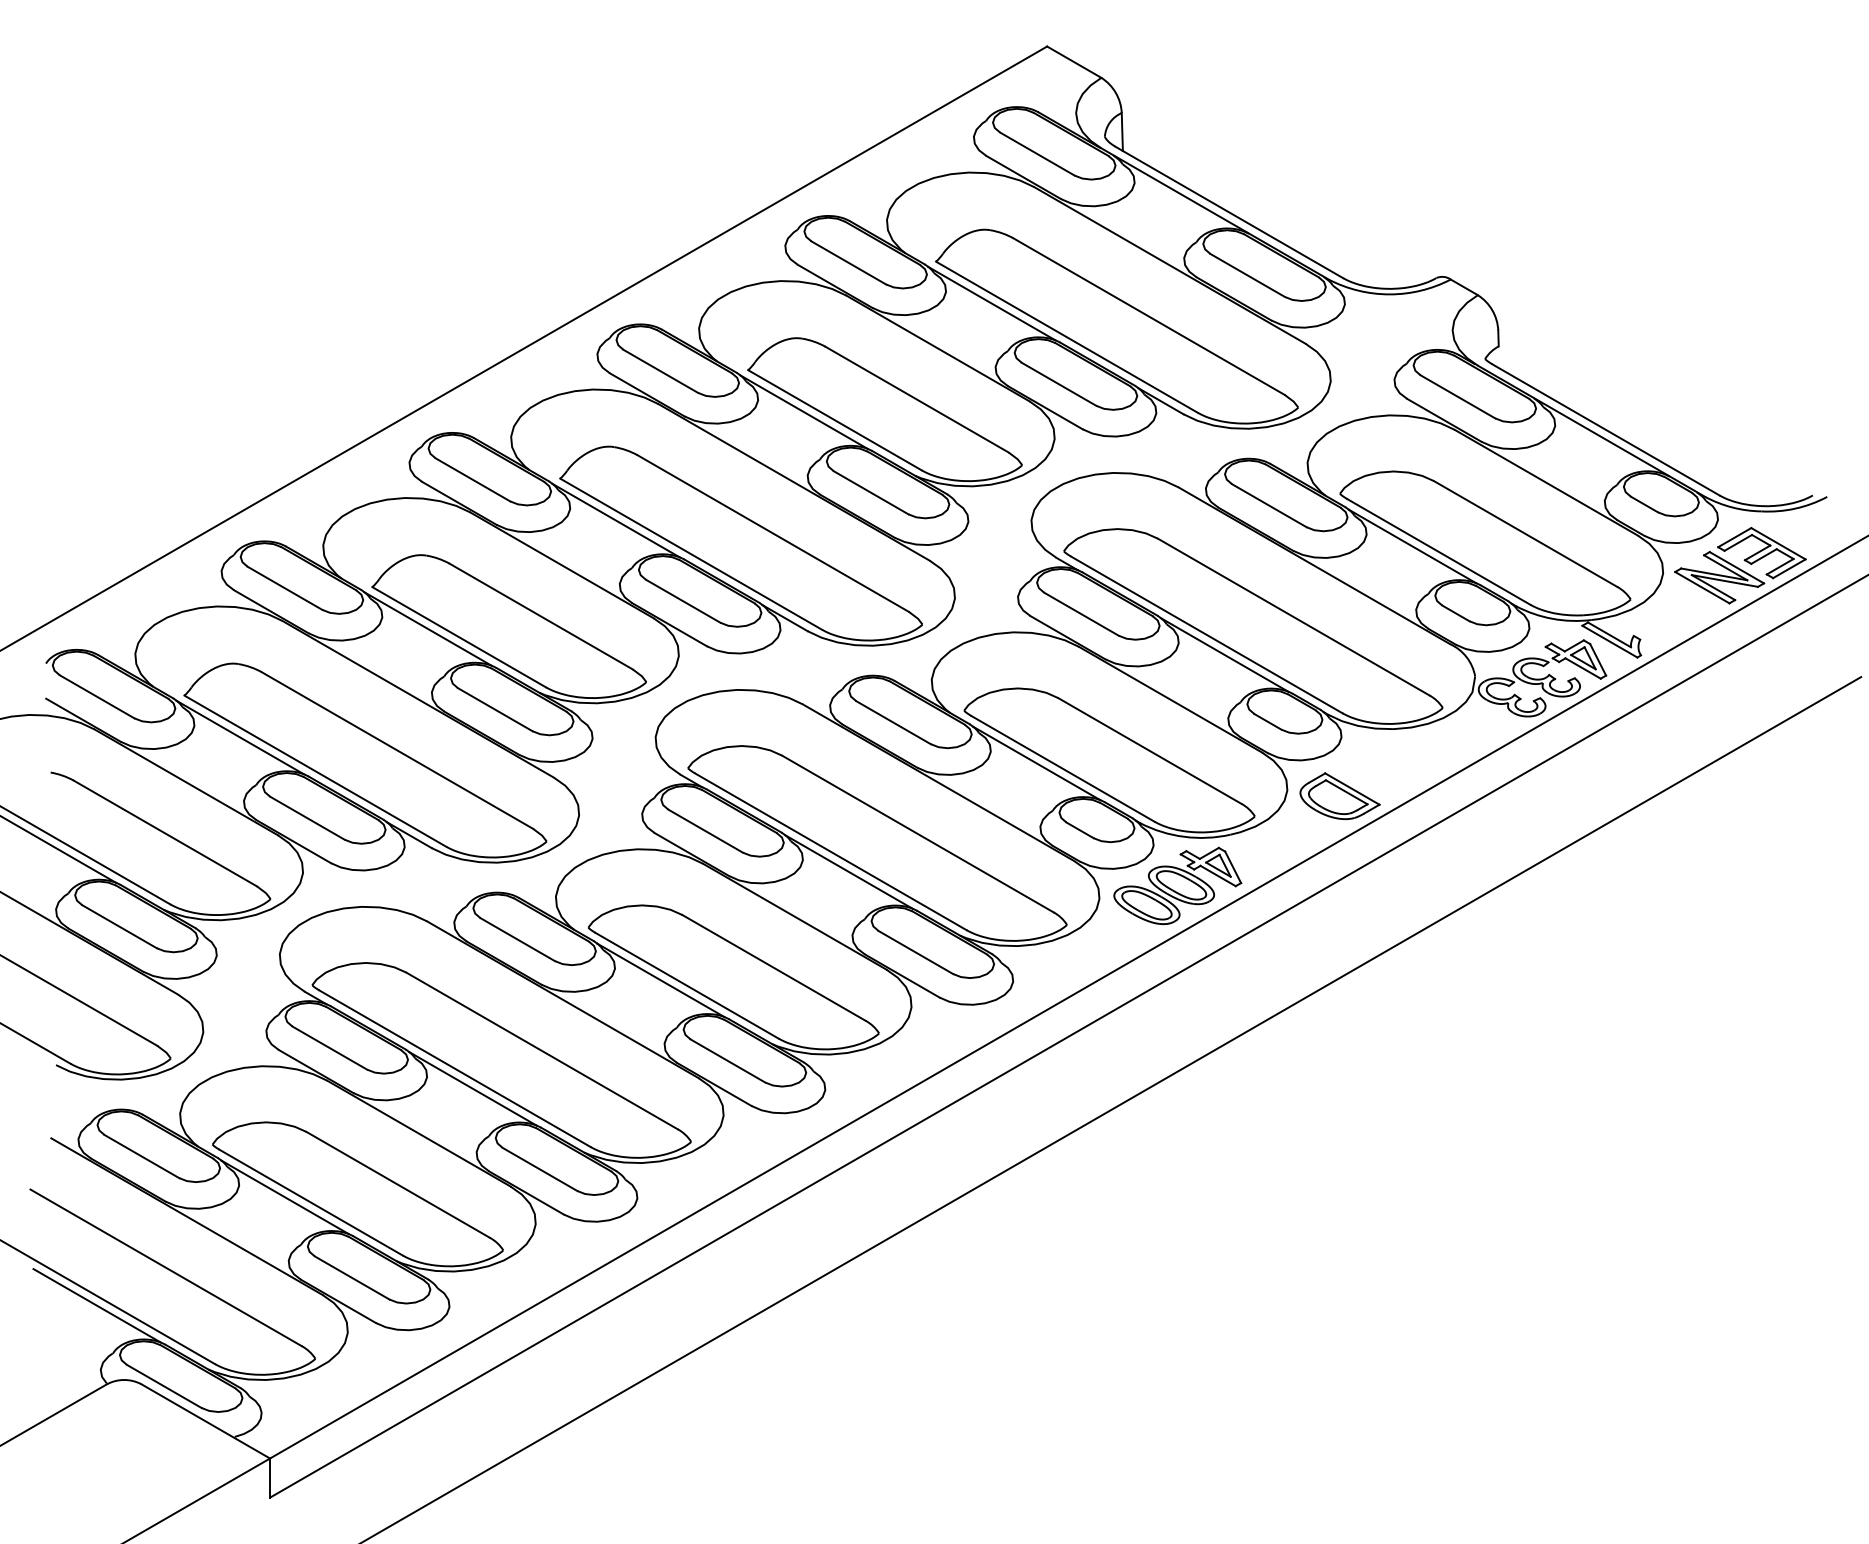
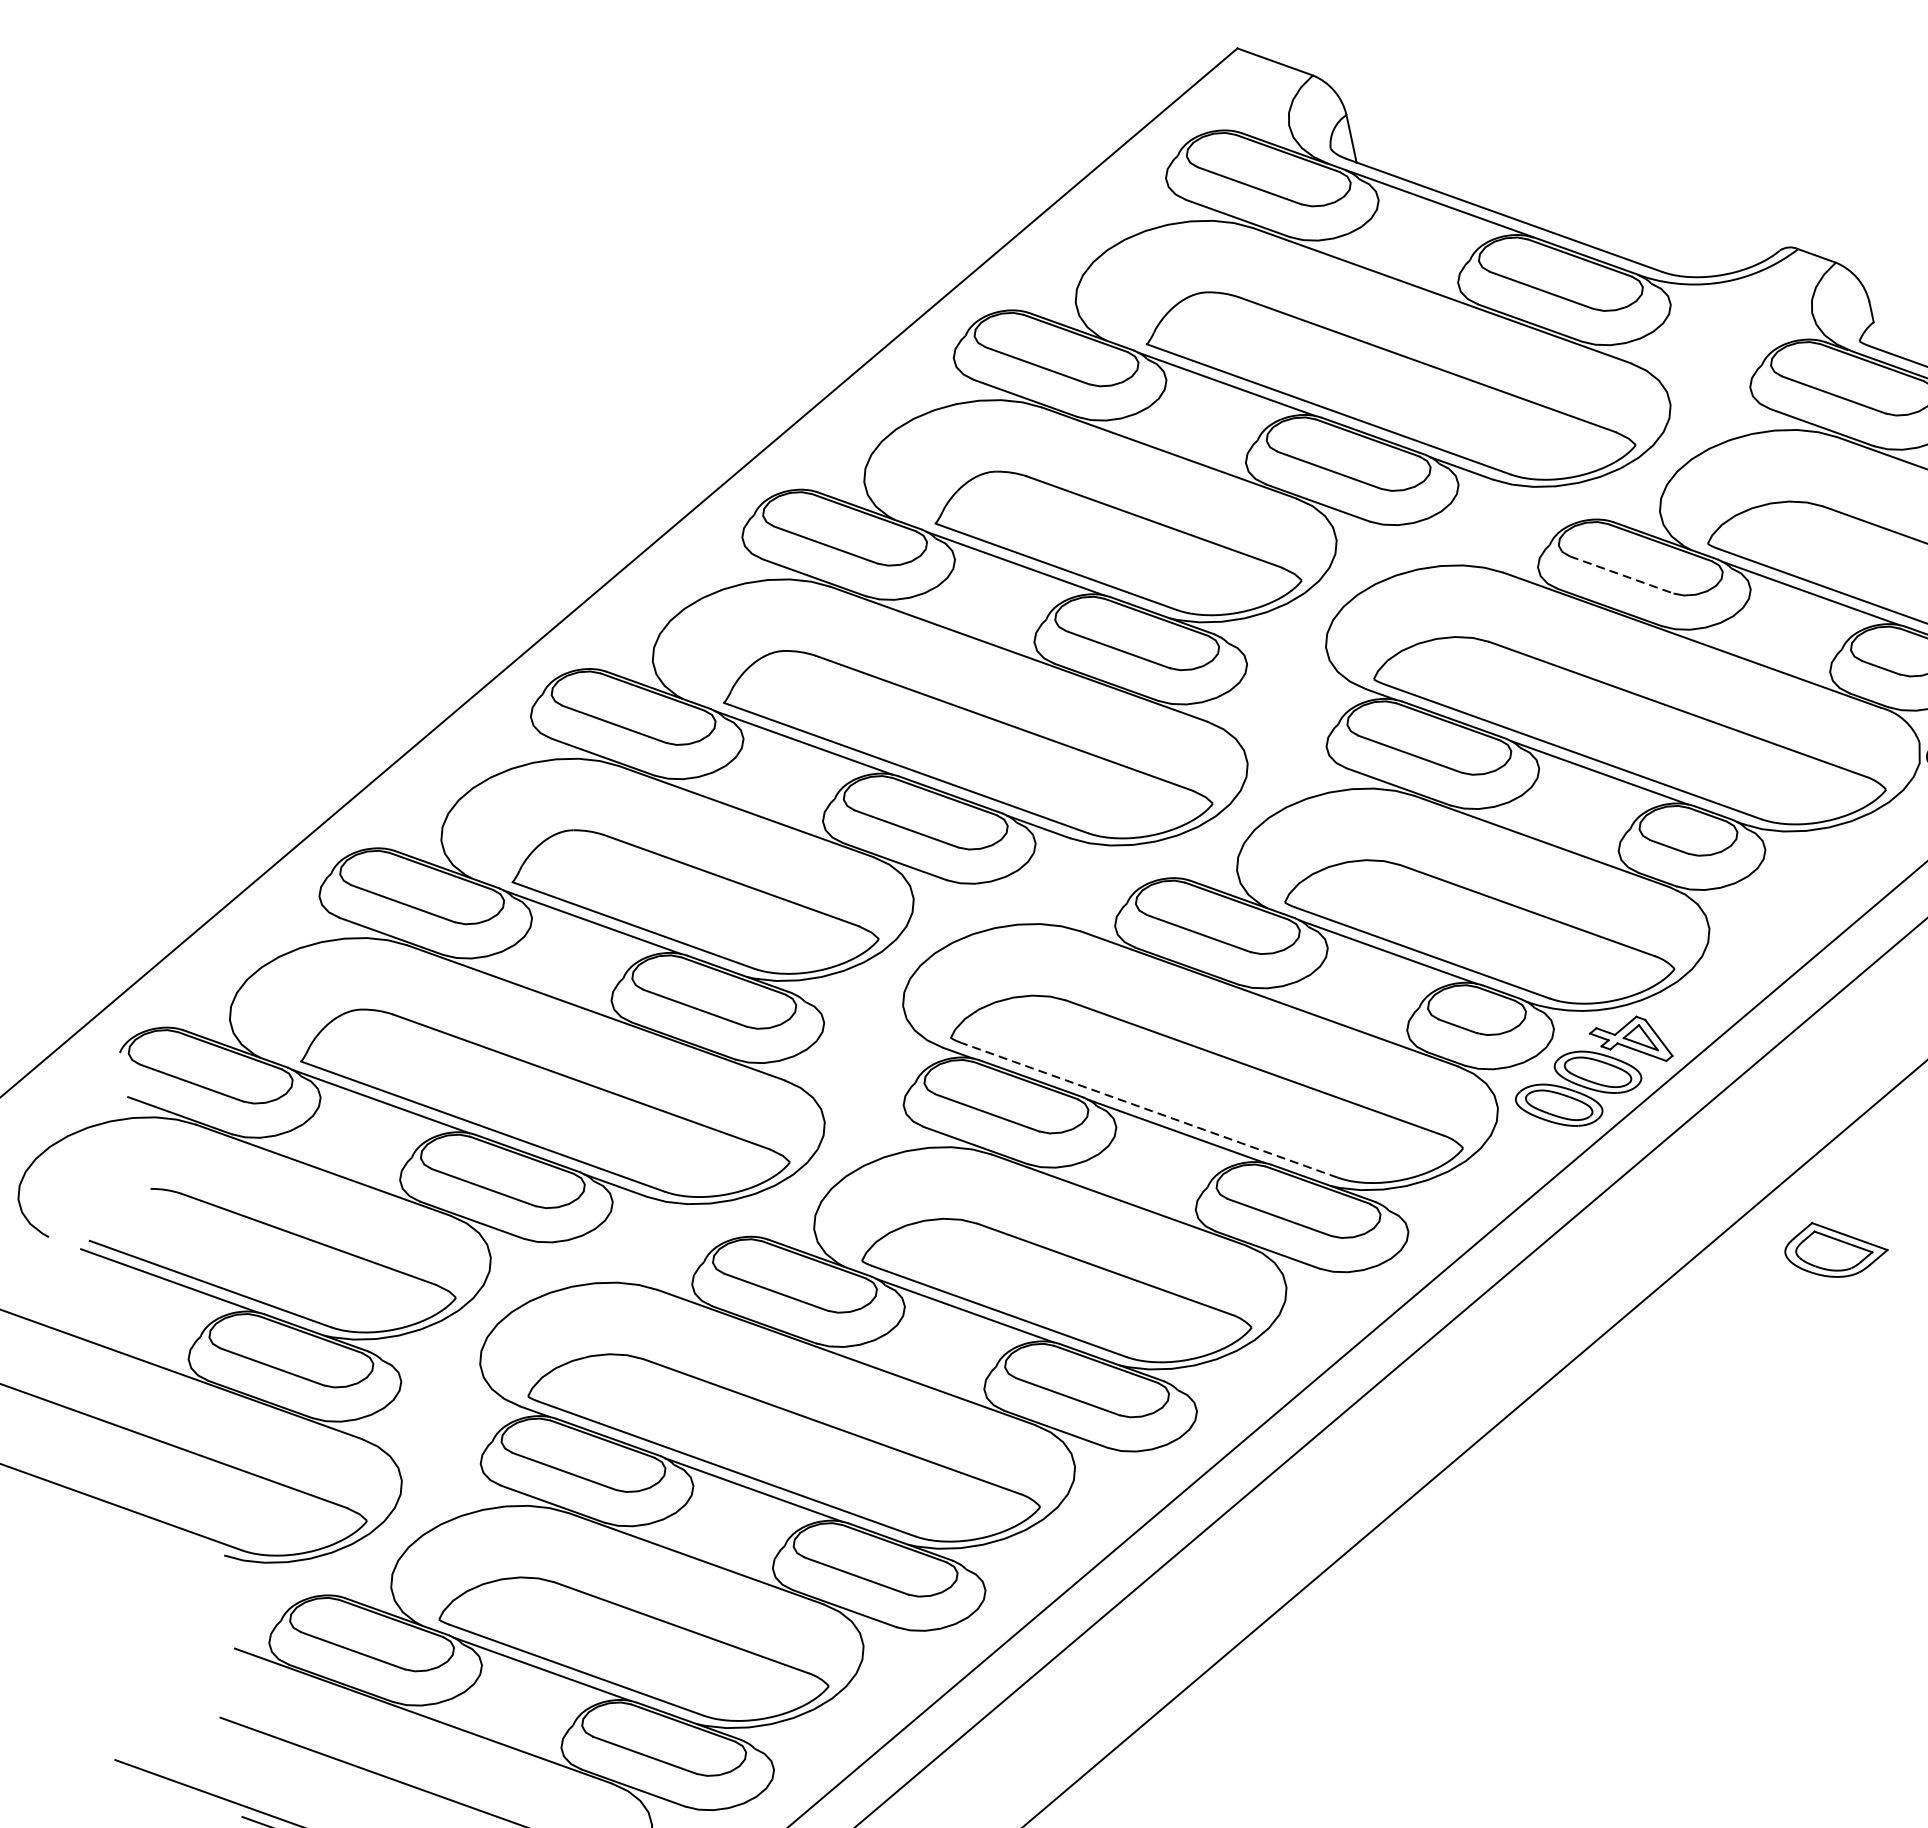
line: (1269, 505) -> (1621, 574), solid -> dashed
part: (1339, 795) -> (1835, 1247), moved
line: (830, 851) -> (1149, 1109), solid -> dashed

